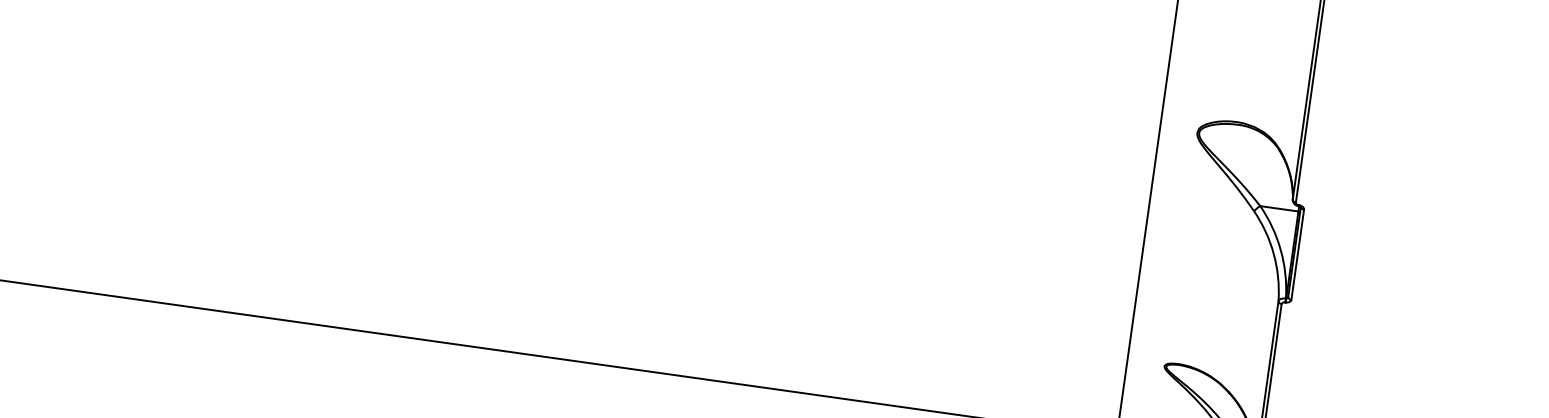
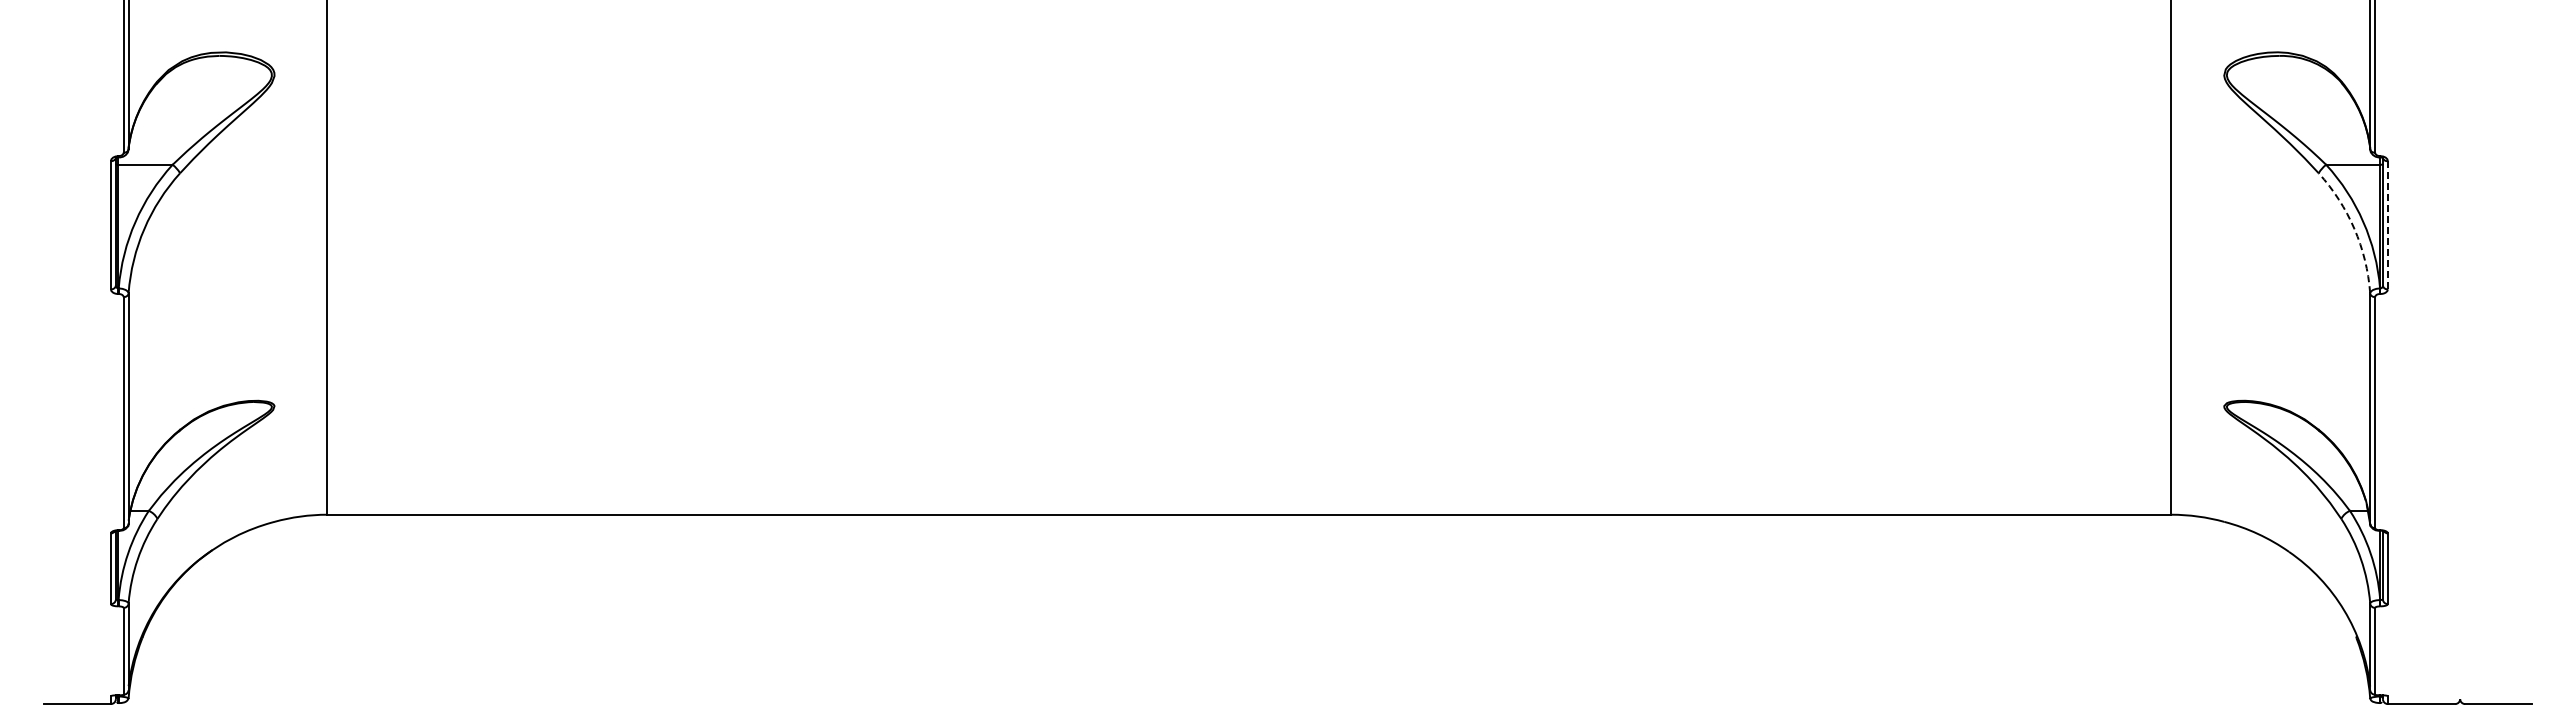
arc: (1273, 253) -> (2354, 228), solid -> dashed
line: (1297, 254) -> (2387, 225), solid -> dashed

